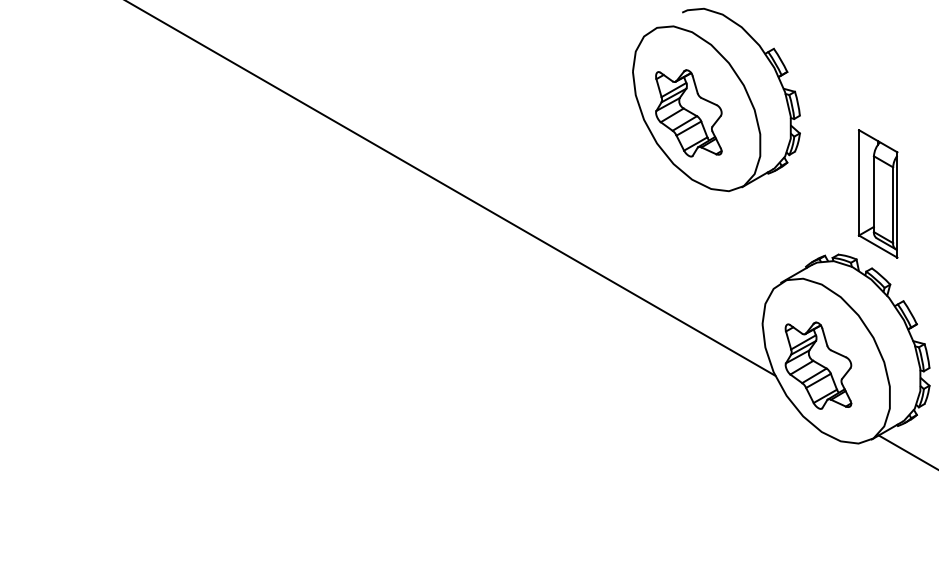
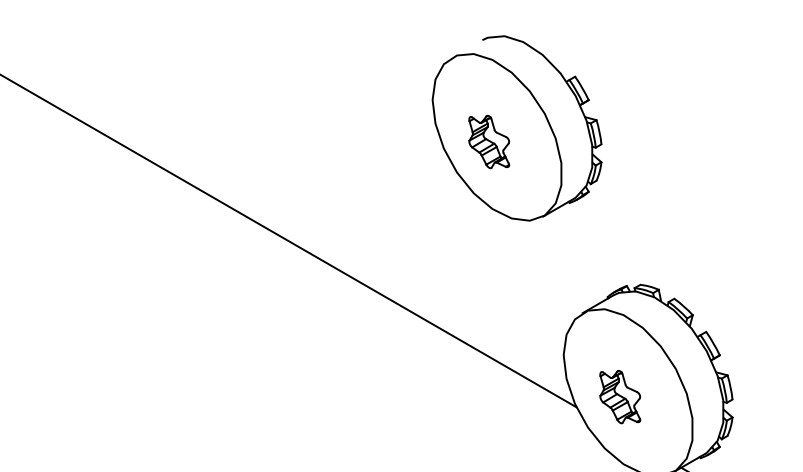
part: (688, 113) -> (488, 142), size x0.6
part: (877, 193) -> (679, 223), removed
part: (818, 365) -> (620, 396), size x0.6

